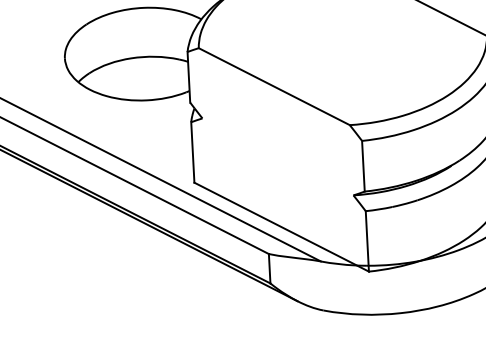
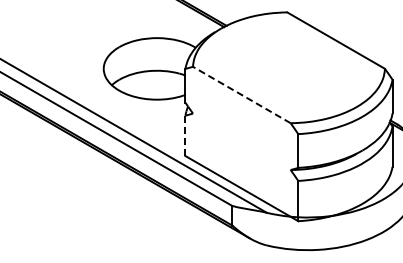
line: (273, 85) -> (241, 94), solid -> dashed
line: (192, 153) -> (185, 136), solid -> dashed

